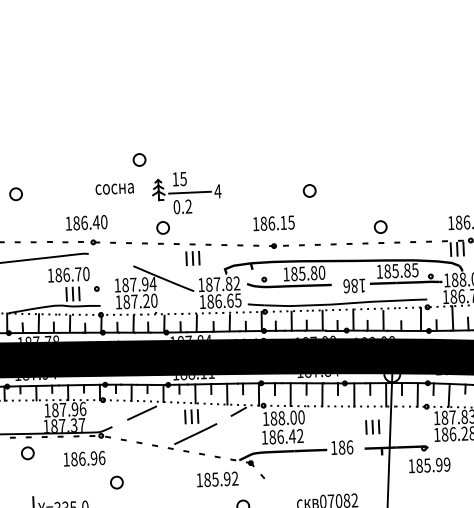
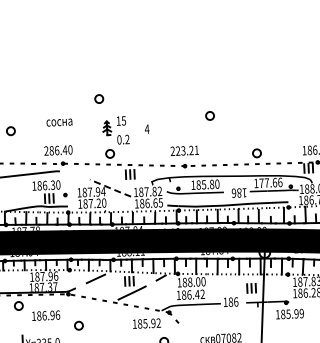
circle: (139, 159) -> (99, 98), moved
text: (114, 188) -> (59, 122), moved
circle: (308, 190) -> (209, 115), moved
line: (190, 191) -> (128, 129), removed
text: (68, 222) -> (46, 150), 186.40 -> 286.40
text: (273, 222) -> (184, 150), 186.15 -> 223.21
text: (400, 270) -> (270, 182), 185.85 -> 177.66
text: (77, 273) -> (52, 184), 186.70 -> 186.30
line: (163, 279) -> (110, 188), solid -> dashed
text: (85, 458) -> (46, 315), moved

